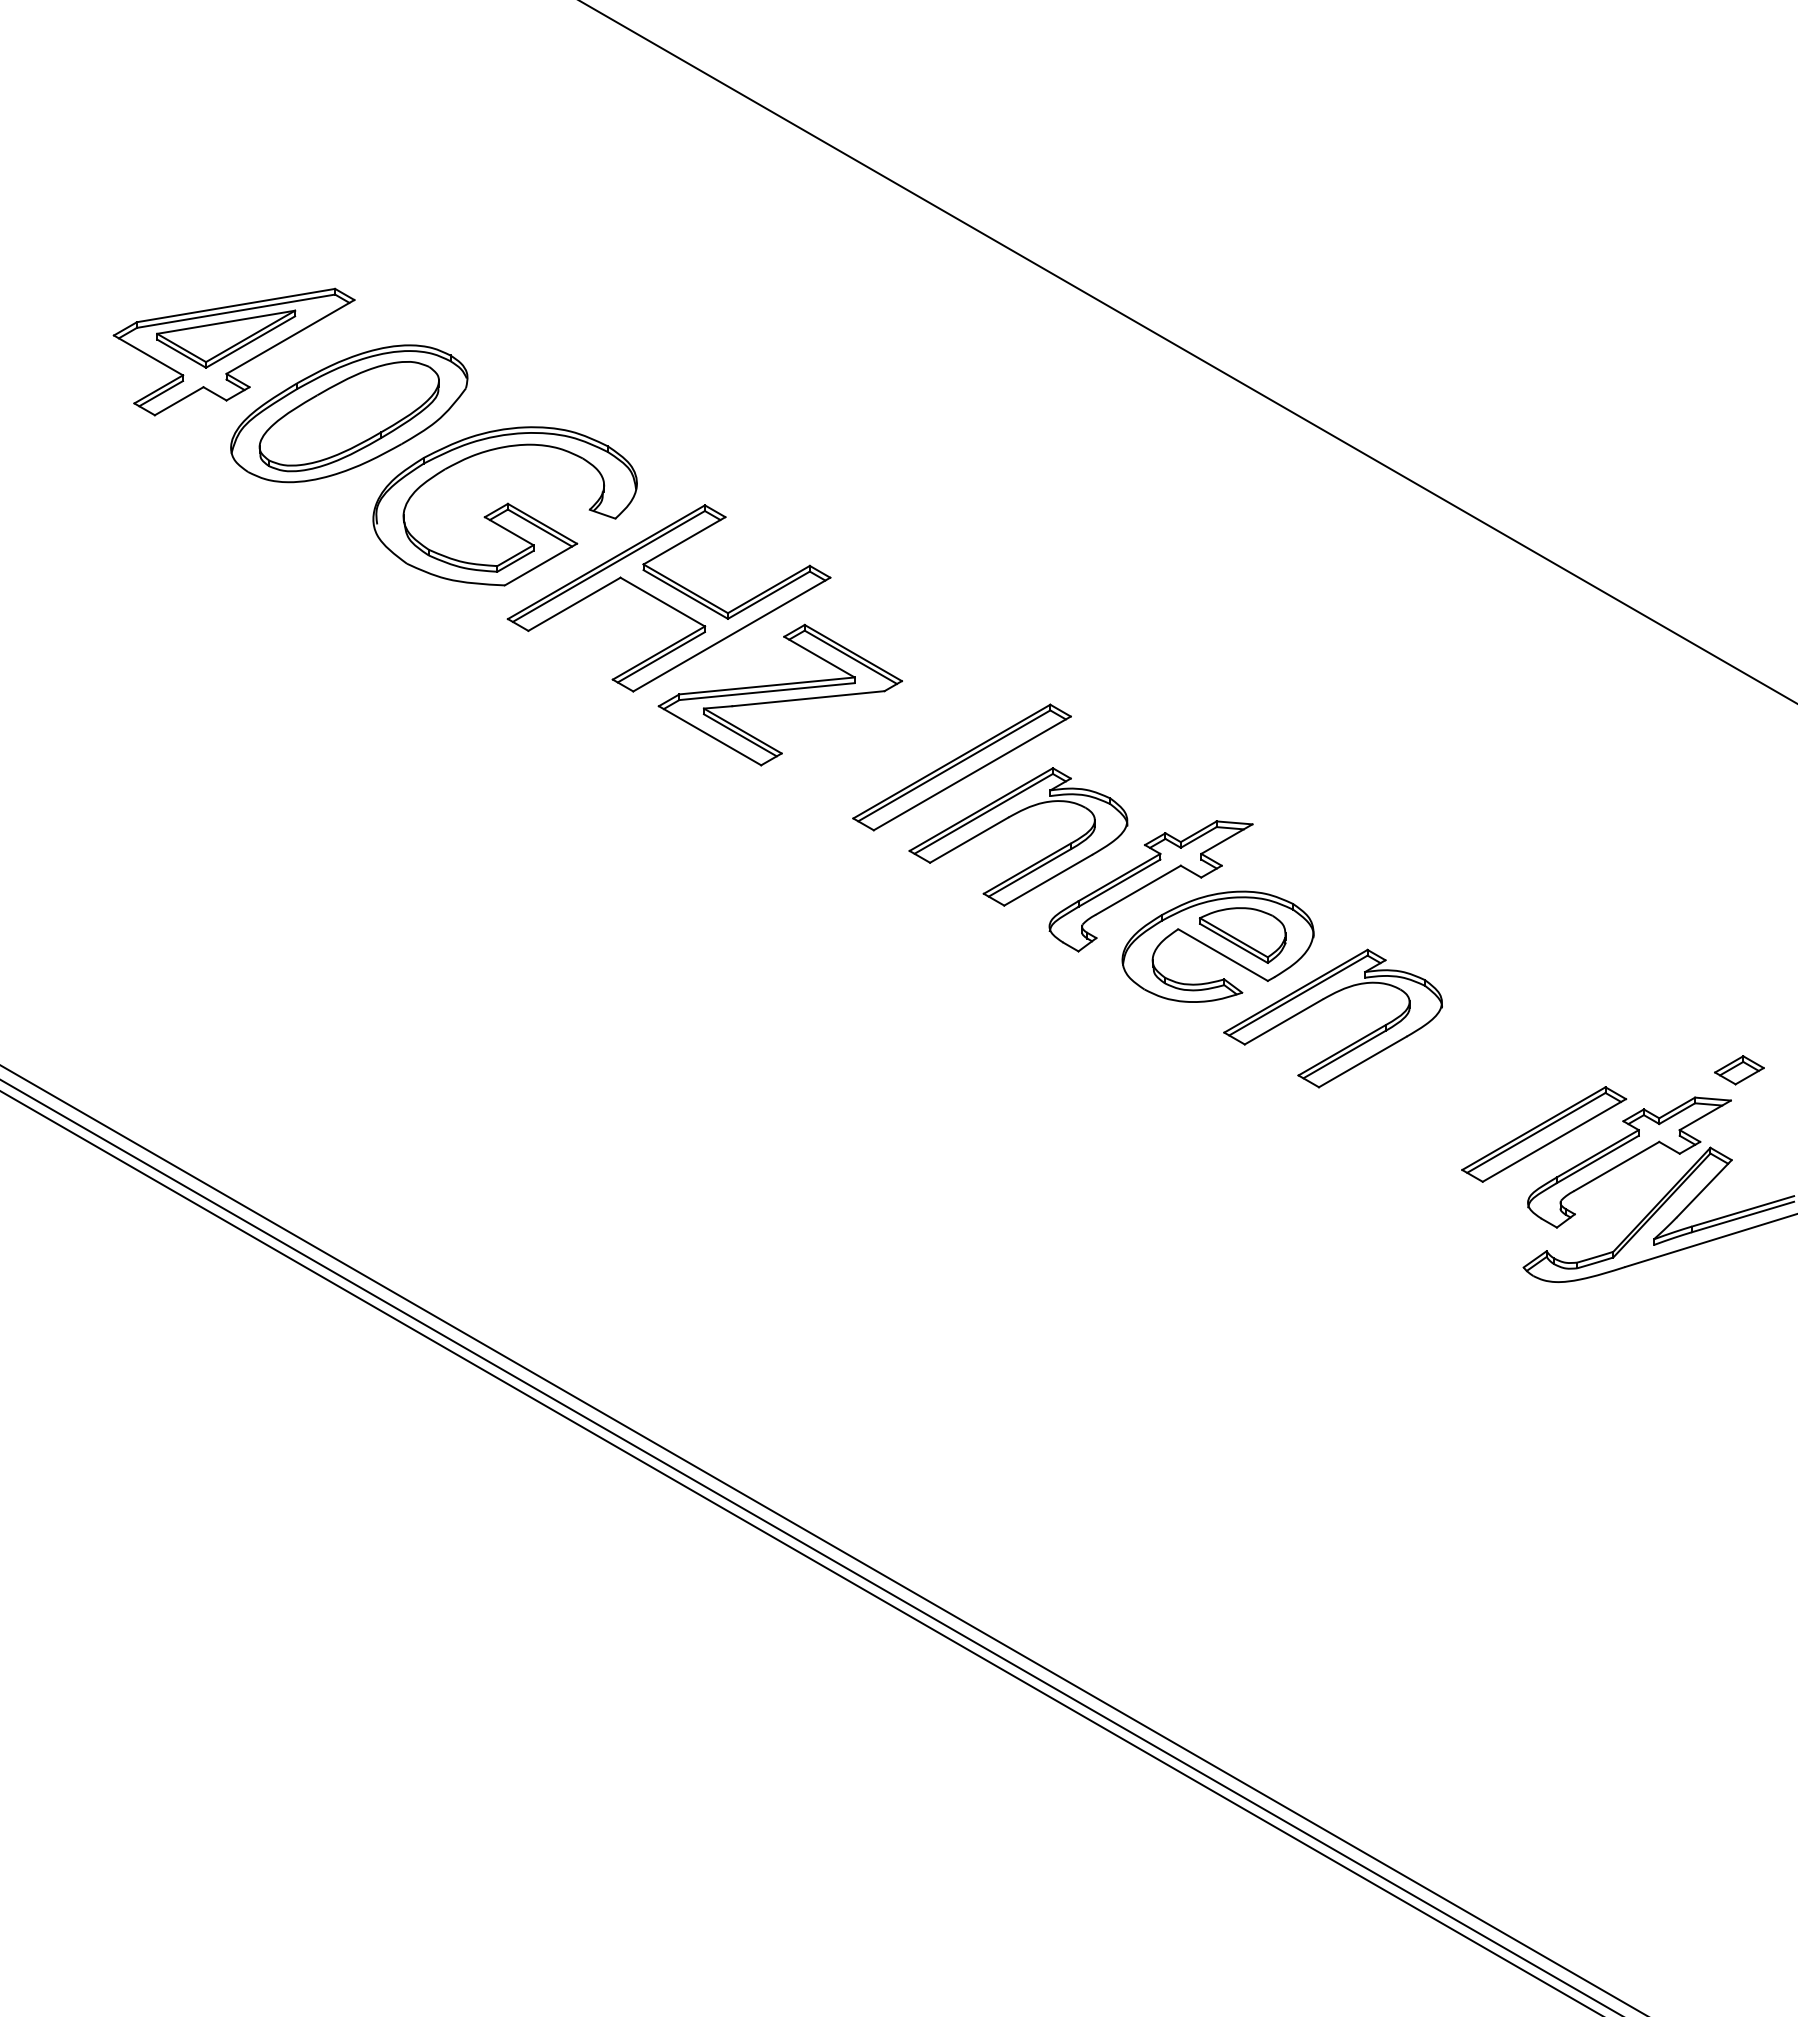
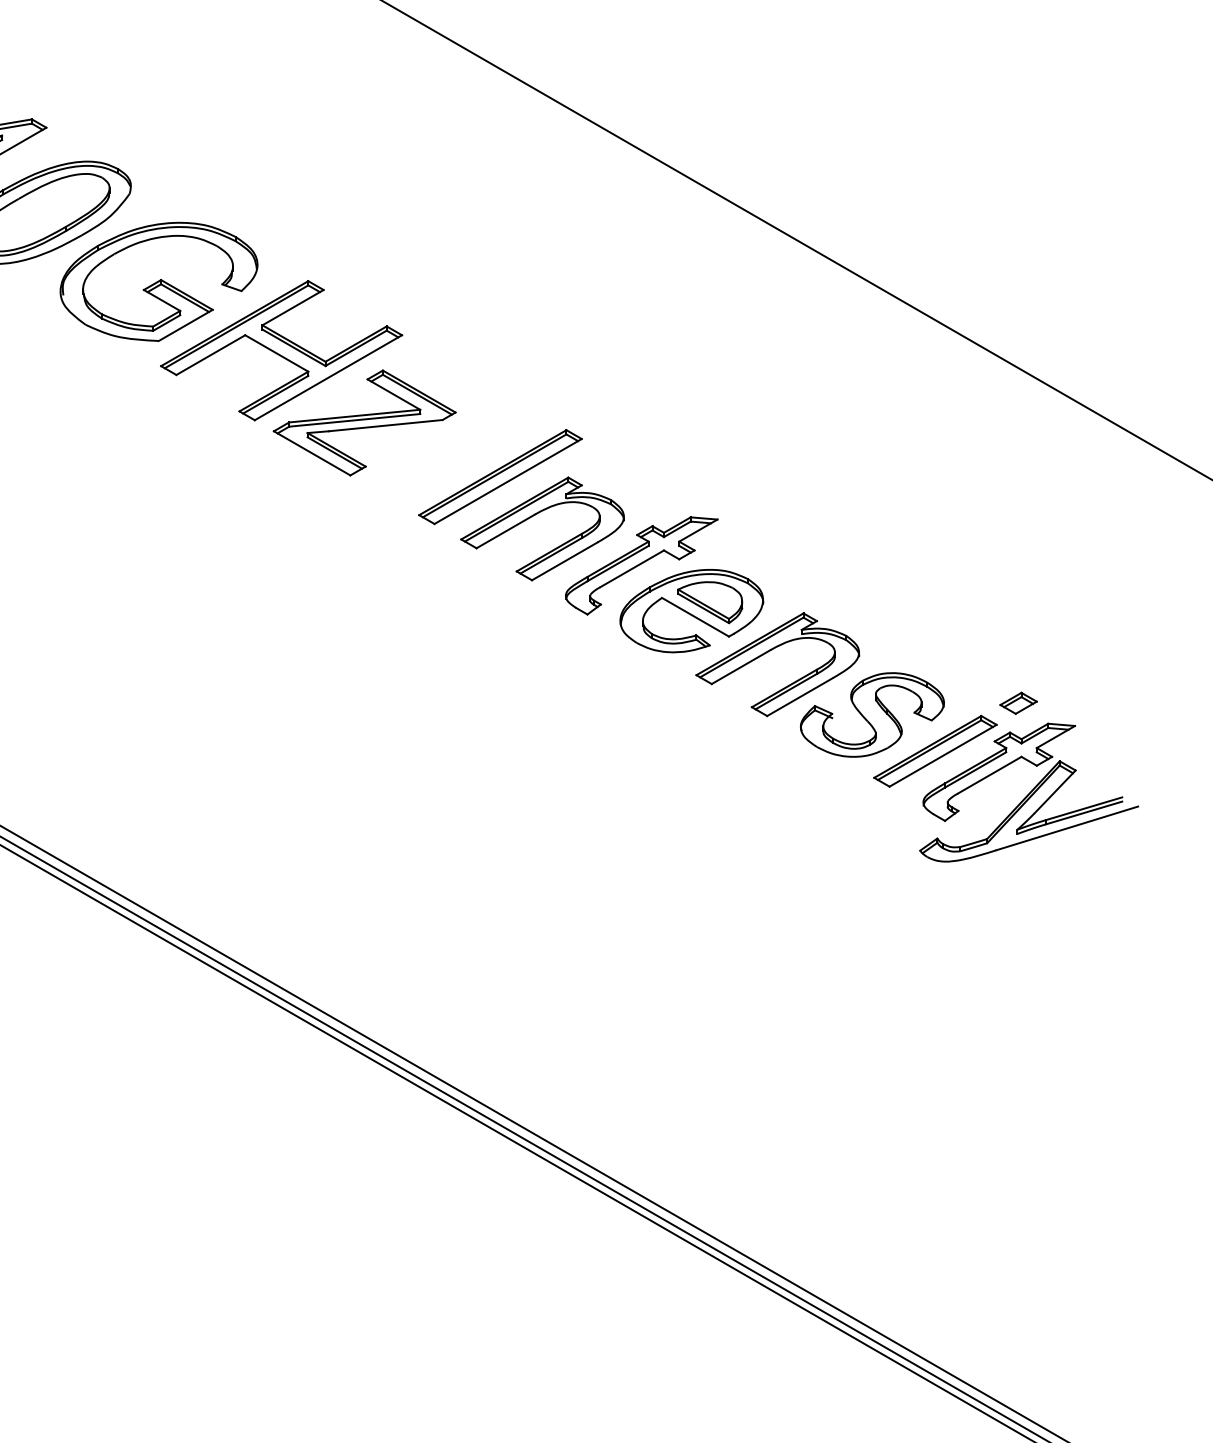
part: (1739, 1070) -> (1018, 703), moved
part: (1459, 1085) -> (872, 714), added

